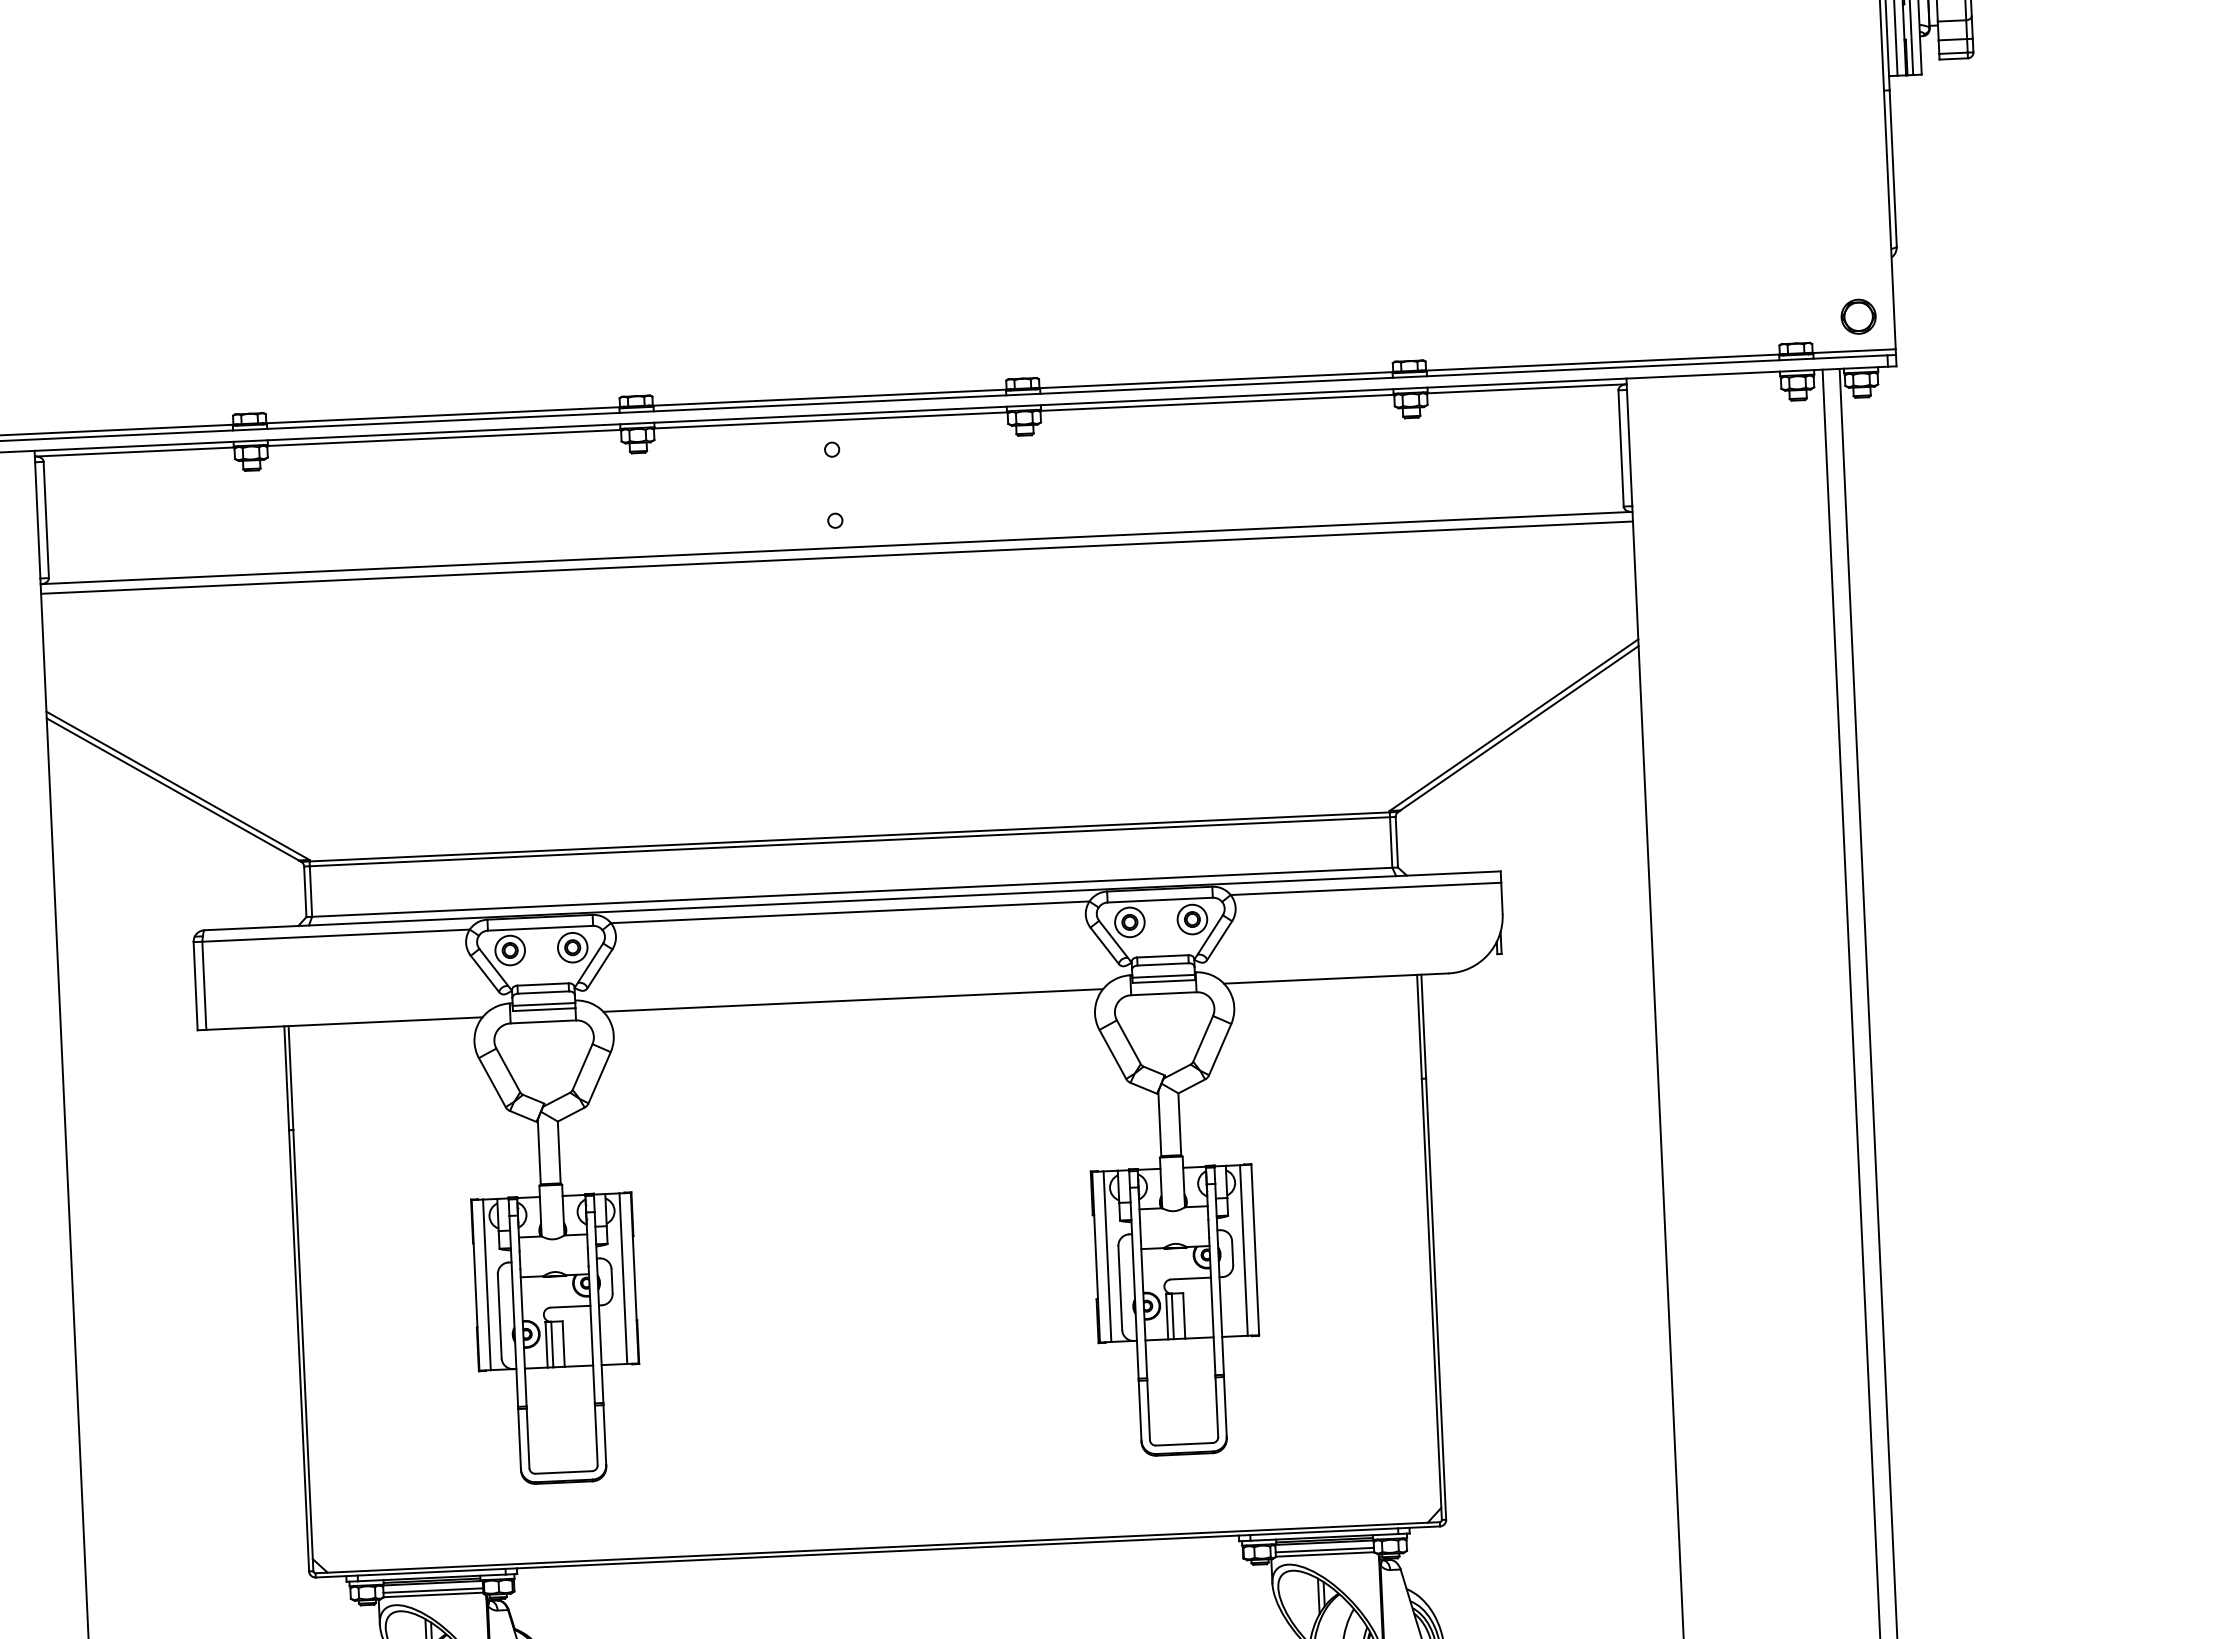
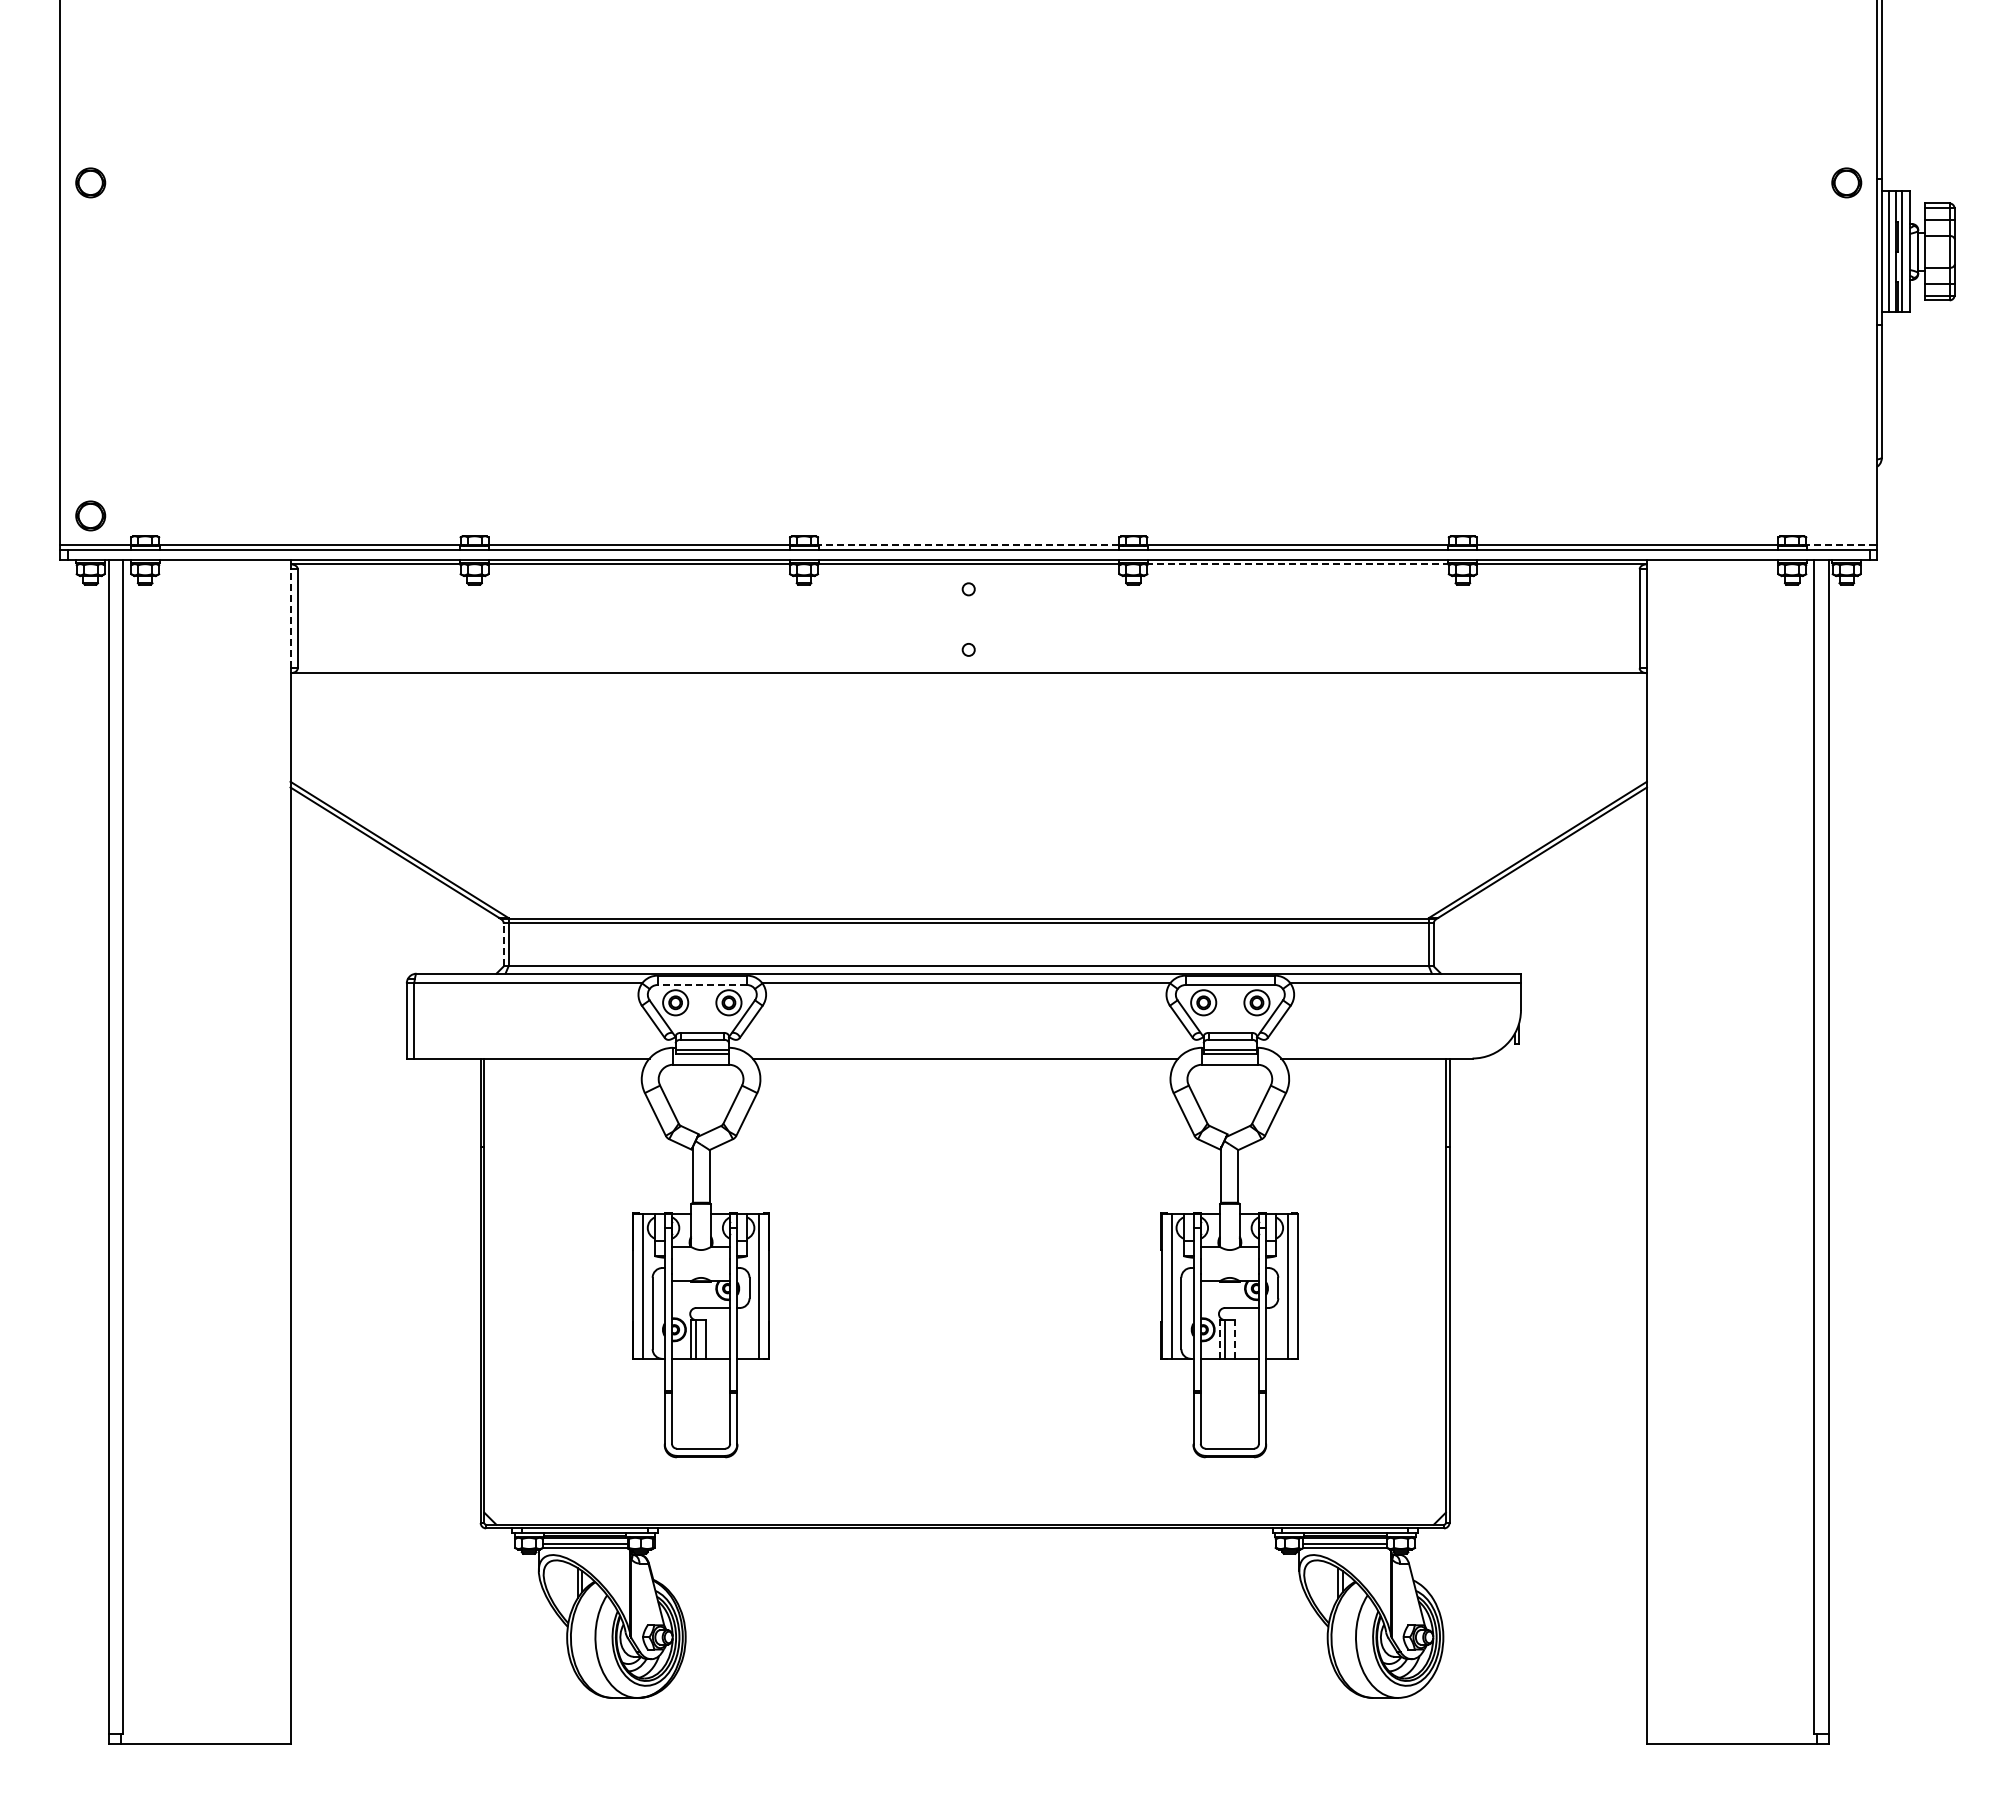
part: (1858, 316) -> (1846, 515), removed
line: (1852, 351) -> (1840, 545), solid -> dashed
line: (829, 398) -> (968, 545), solid -> dashed
line: (1216, 403) -> (1297, 564), solid -> dashed
line: (37, 520) -> (290, 618), solid -> dashed
line: (836, 557) -> (968, 681), removed
line: (305, 891) -> (503, 944), solid -> dashed
line: (540, 928) -> (702, 985), solid -> dashed
line: (1183, 1314) -> (1234, 1338), solid -> dashed
line: (1167, 1315) -> (1220, 1338), solid -> dashed

